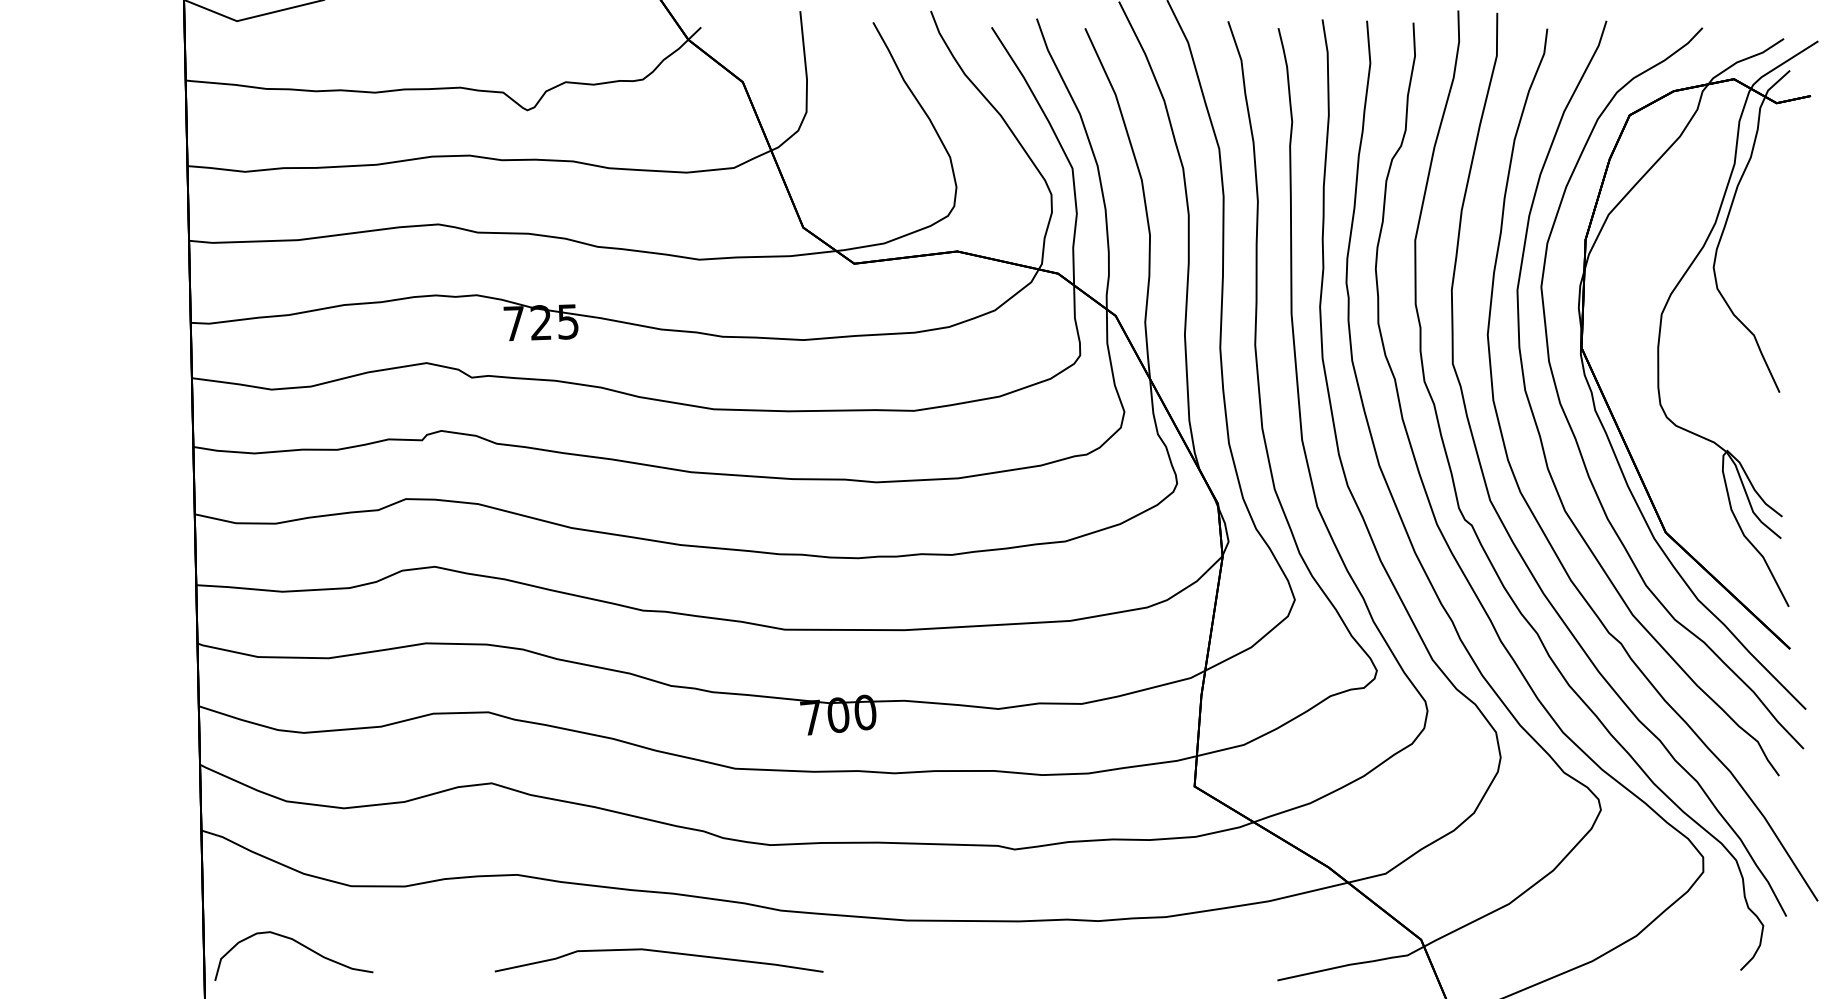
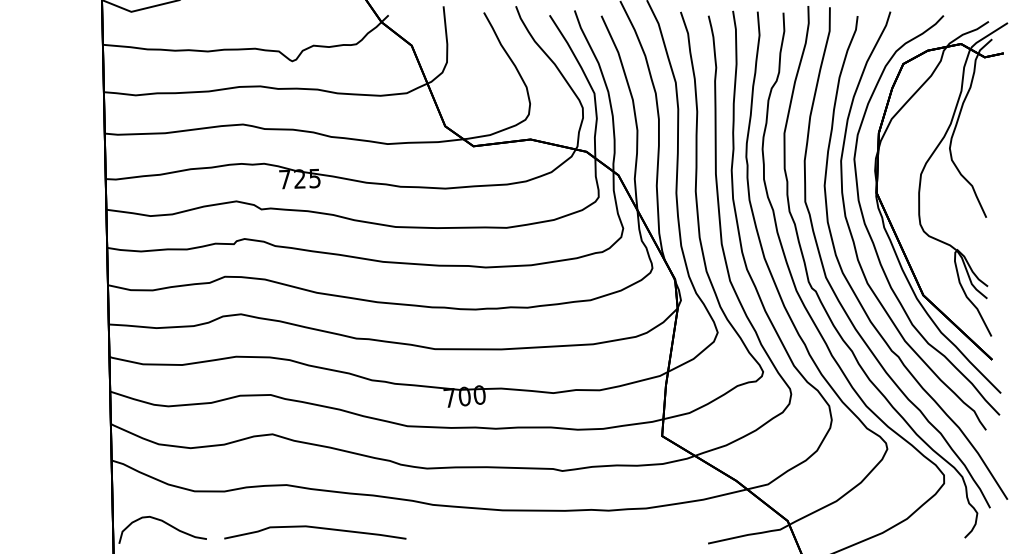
curve: (659, 953) -> (315, 528), moved

